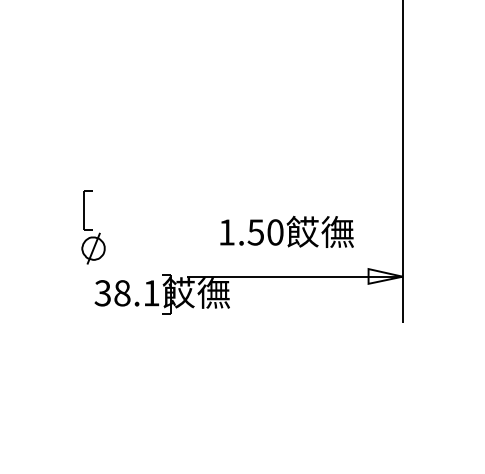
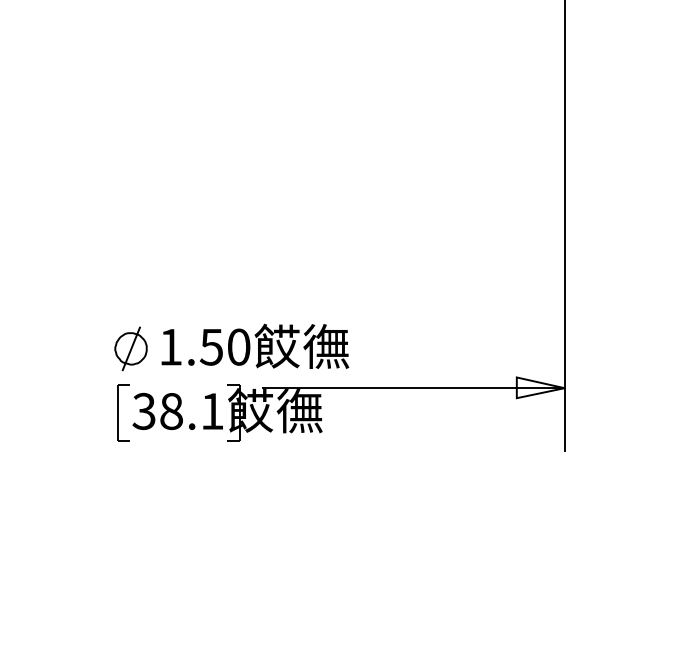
part: (87, 210) -> (122, 413), moved
text: (286, 231) -> (254, 345), moved

